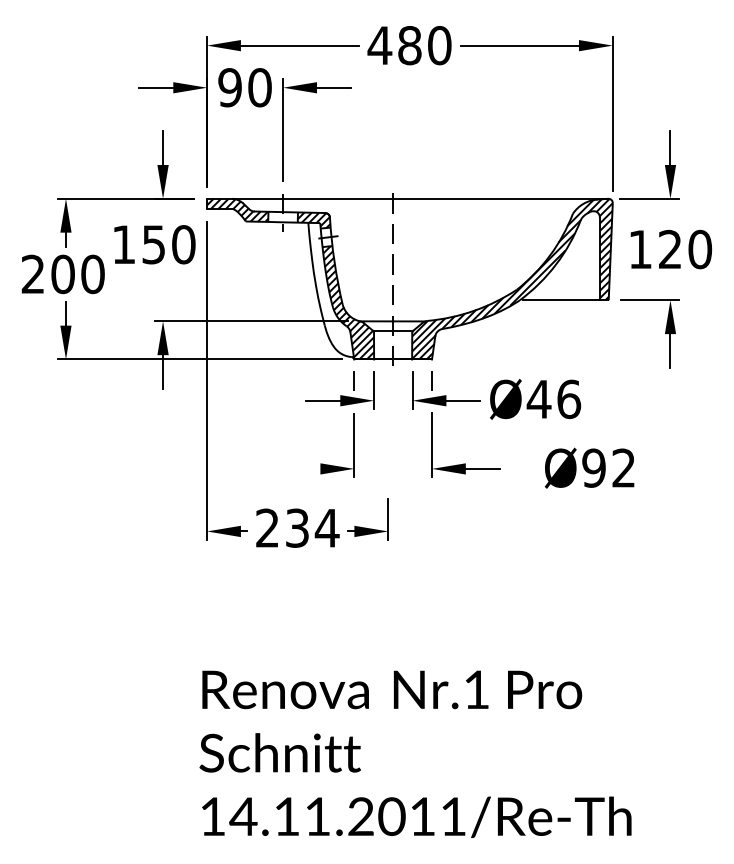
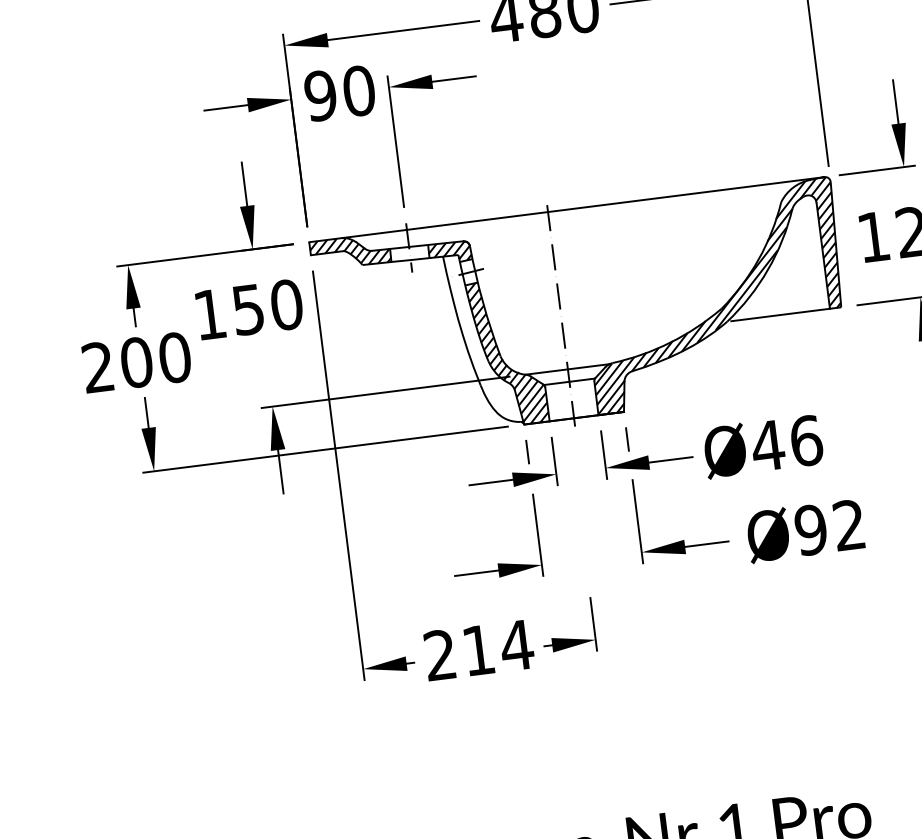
text: (589, 467) -> (805, 529), moved
line: (303, 468) -> (476, 572), added
text: (297, 527) -> (478, 649), 234 -> 214

